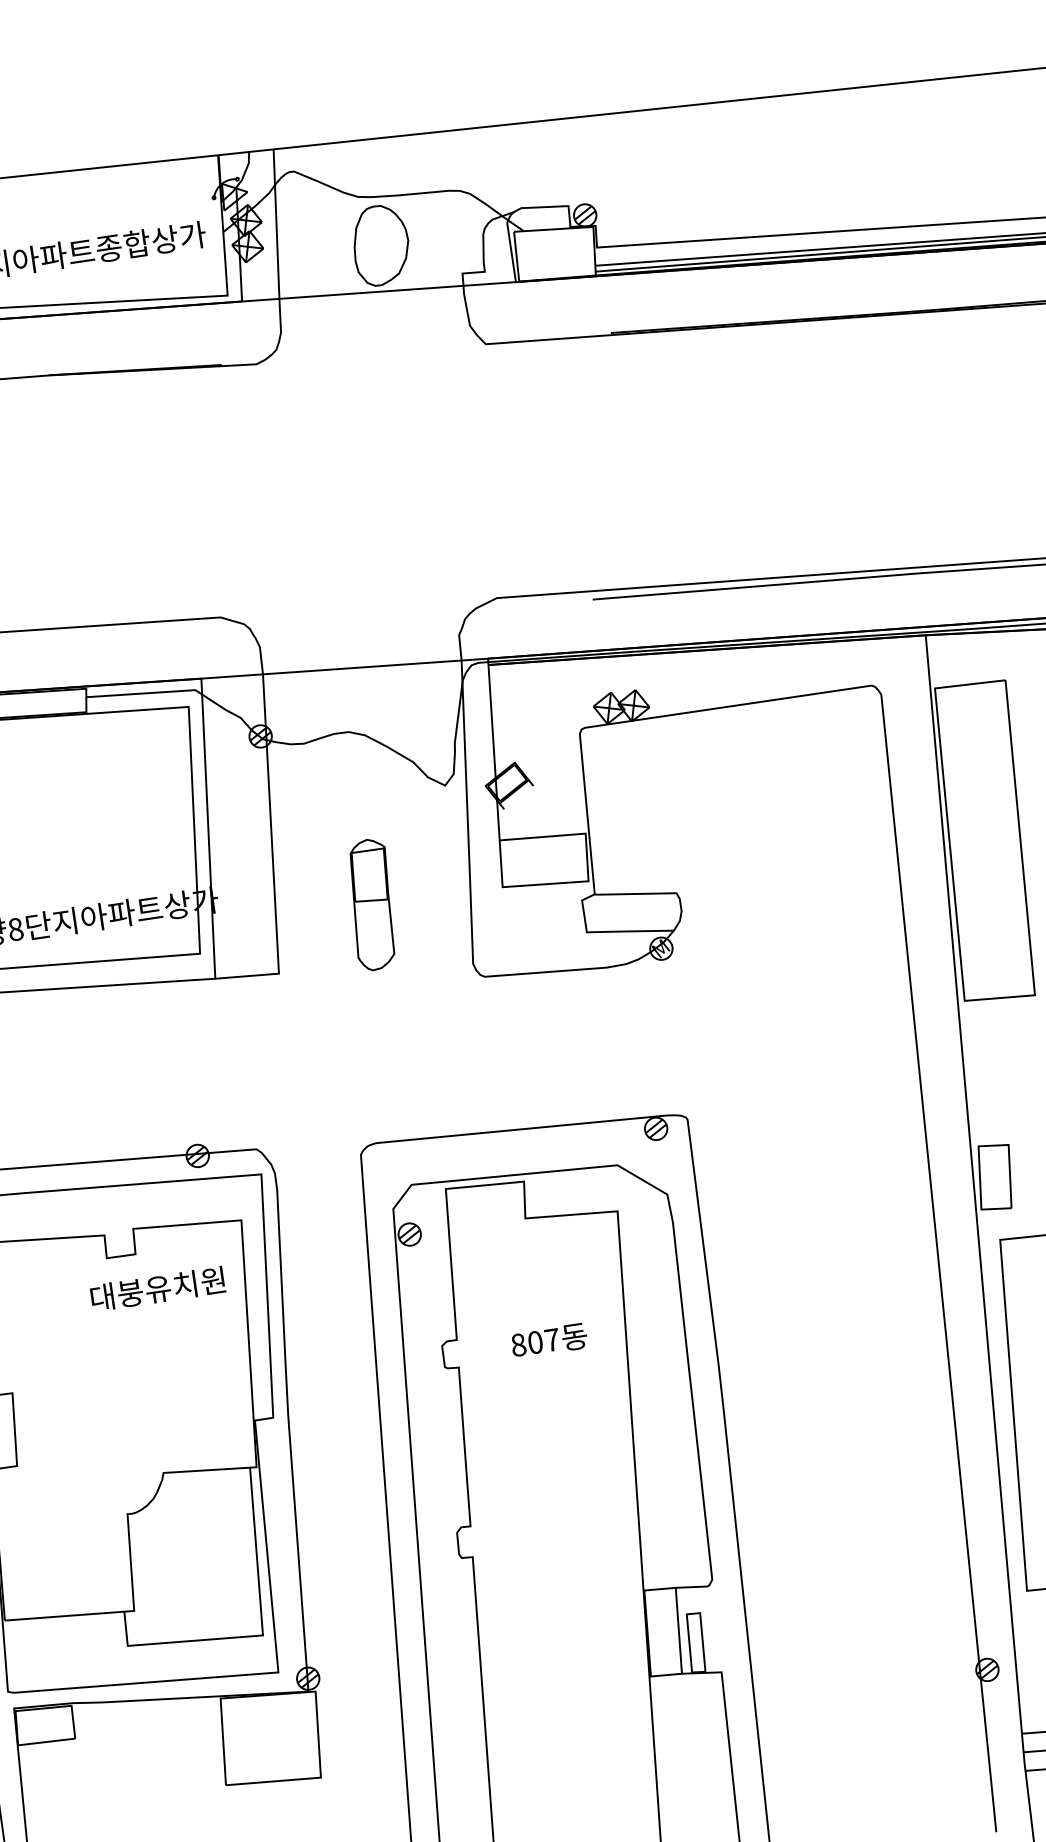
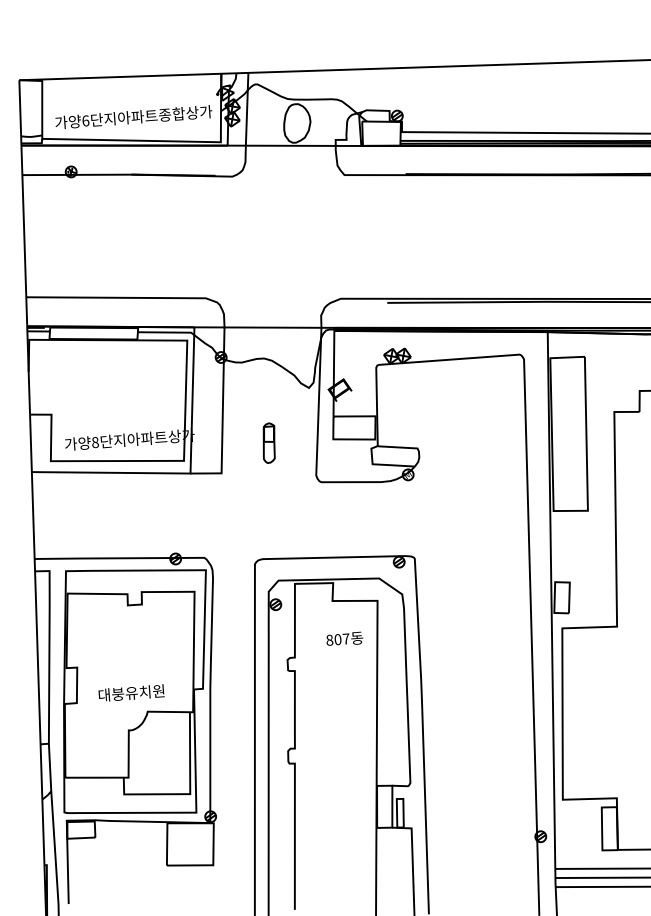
part: (370, 903) -> (268, 442), size x0.62
text: (157, 1287) -> (131, 692), moved
text: (548, 1339) -> (344, 638), moved

